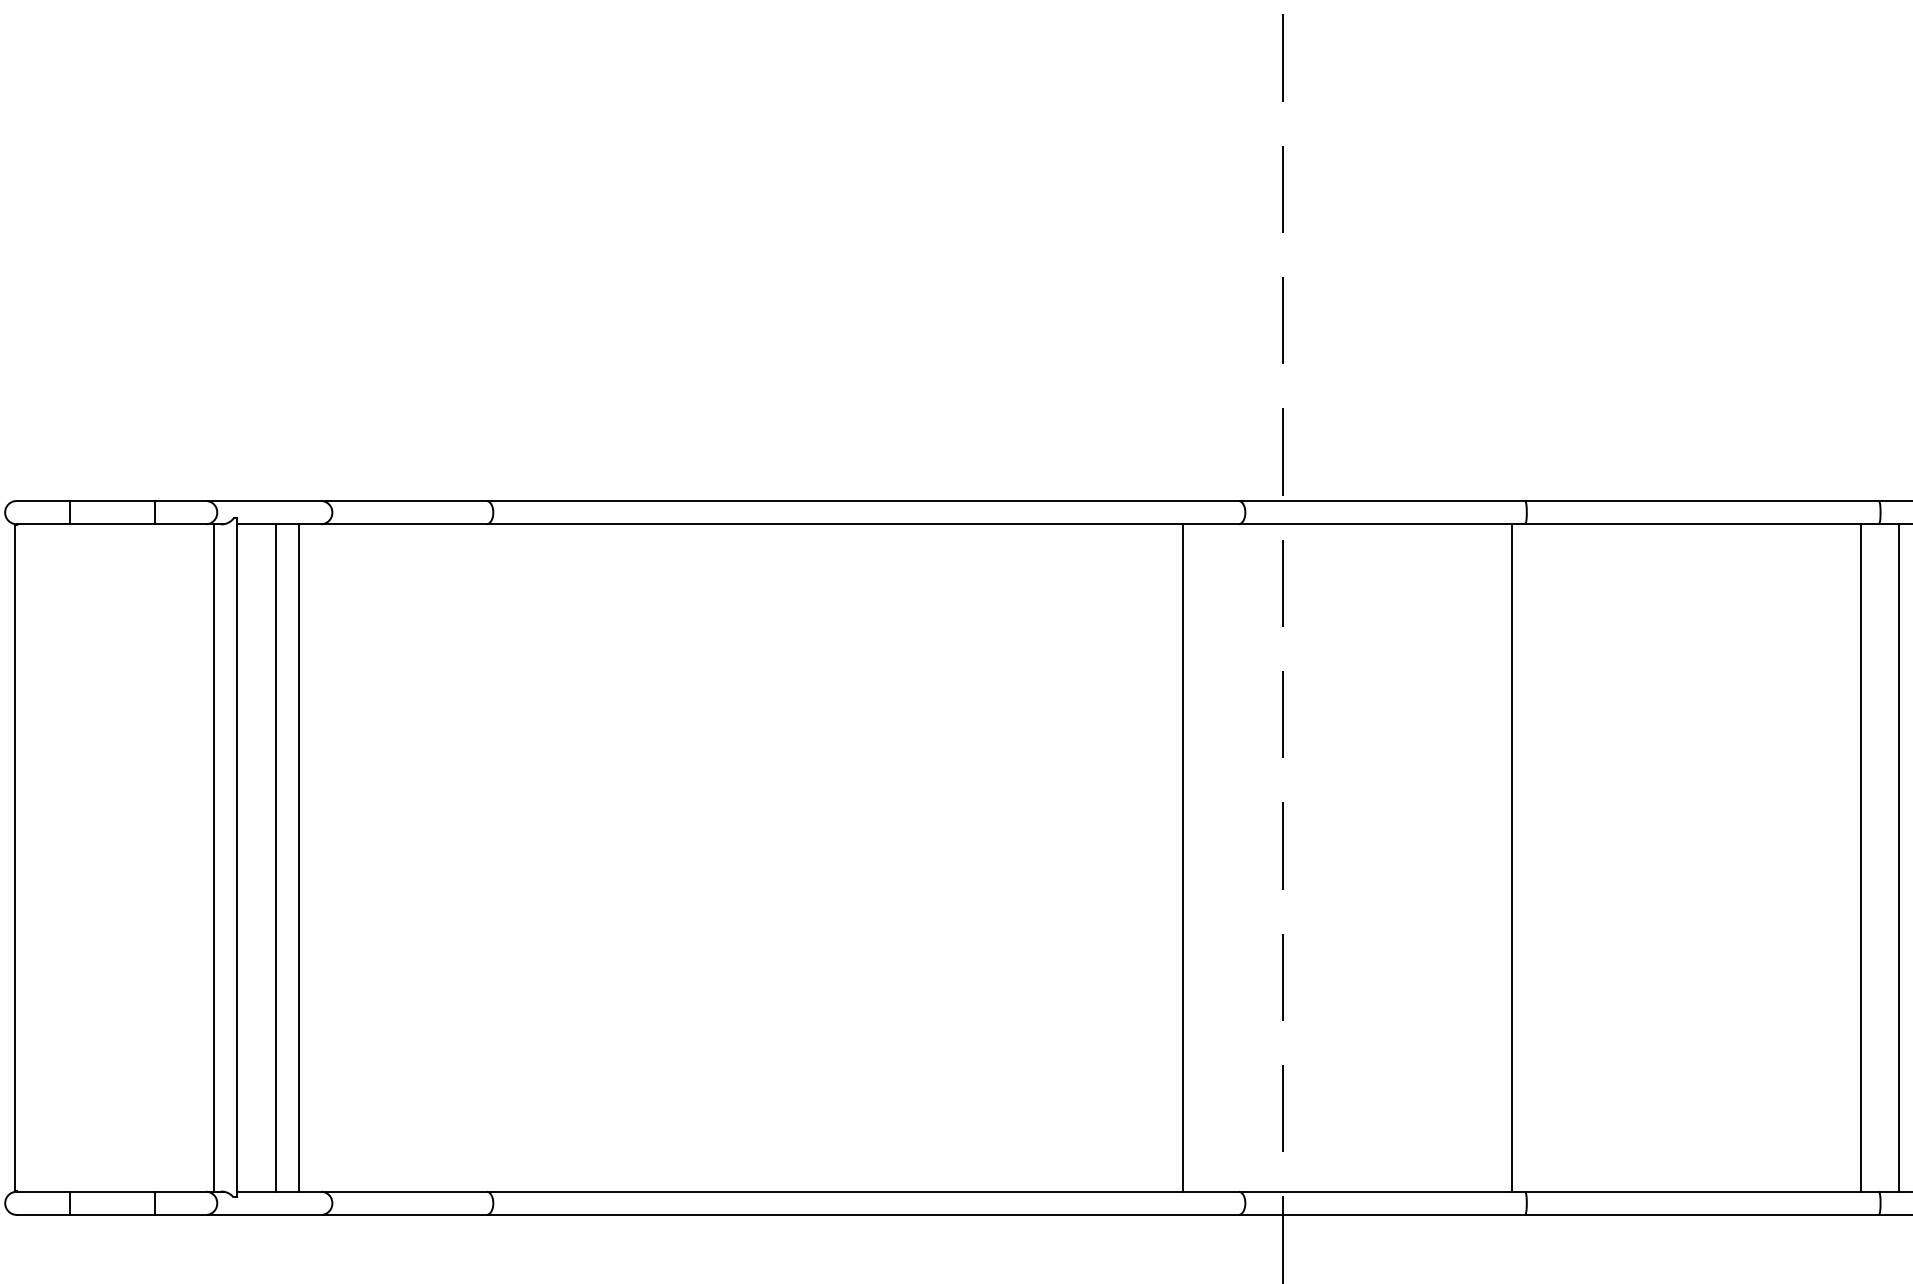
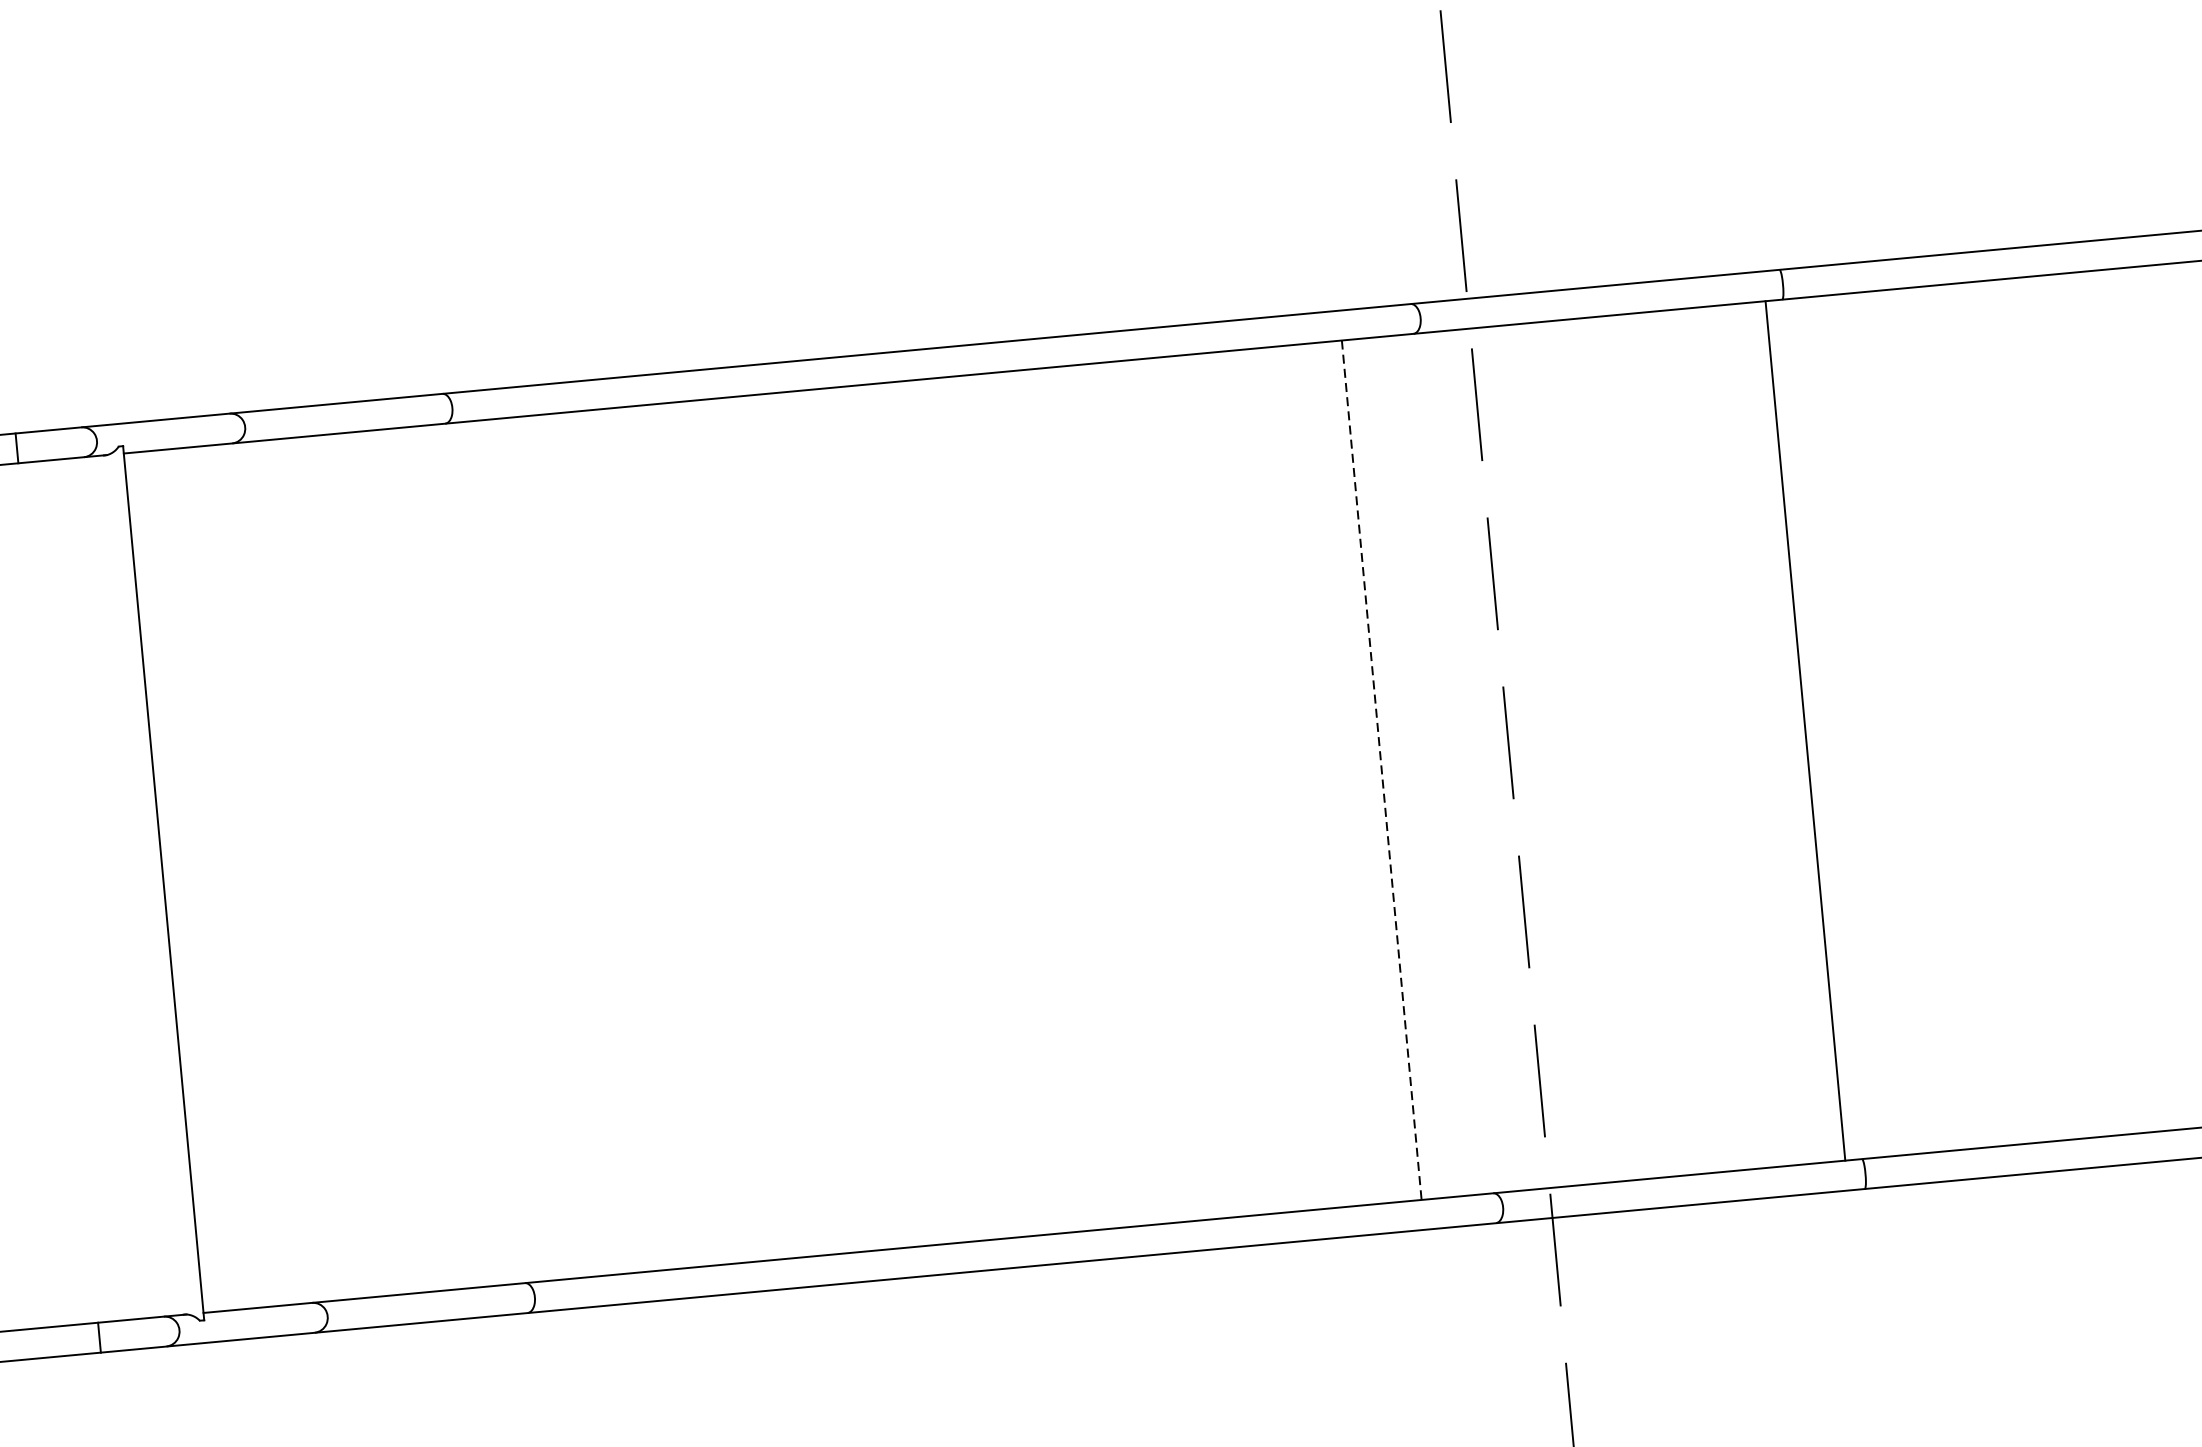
line: (213, 857) -> (133, 885), removed
line: (276, 857) -> (214, 877), removed
line: (299, 857) -> (244, 875), removed
line: (1183, 857) -> (1382, 769), solid -> dashed

